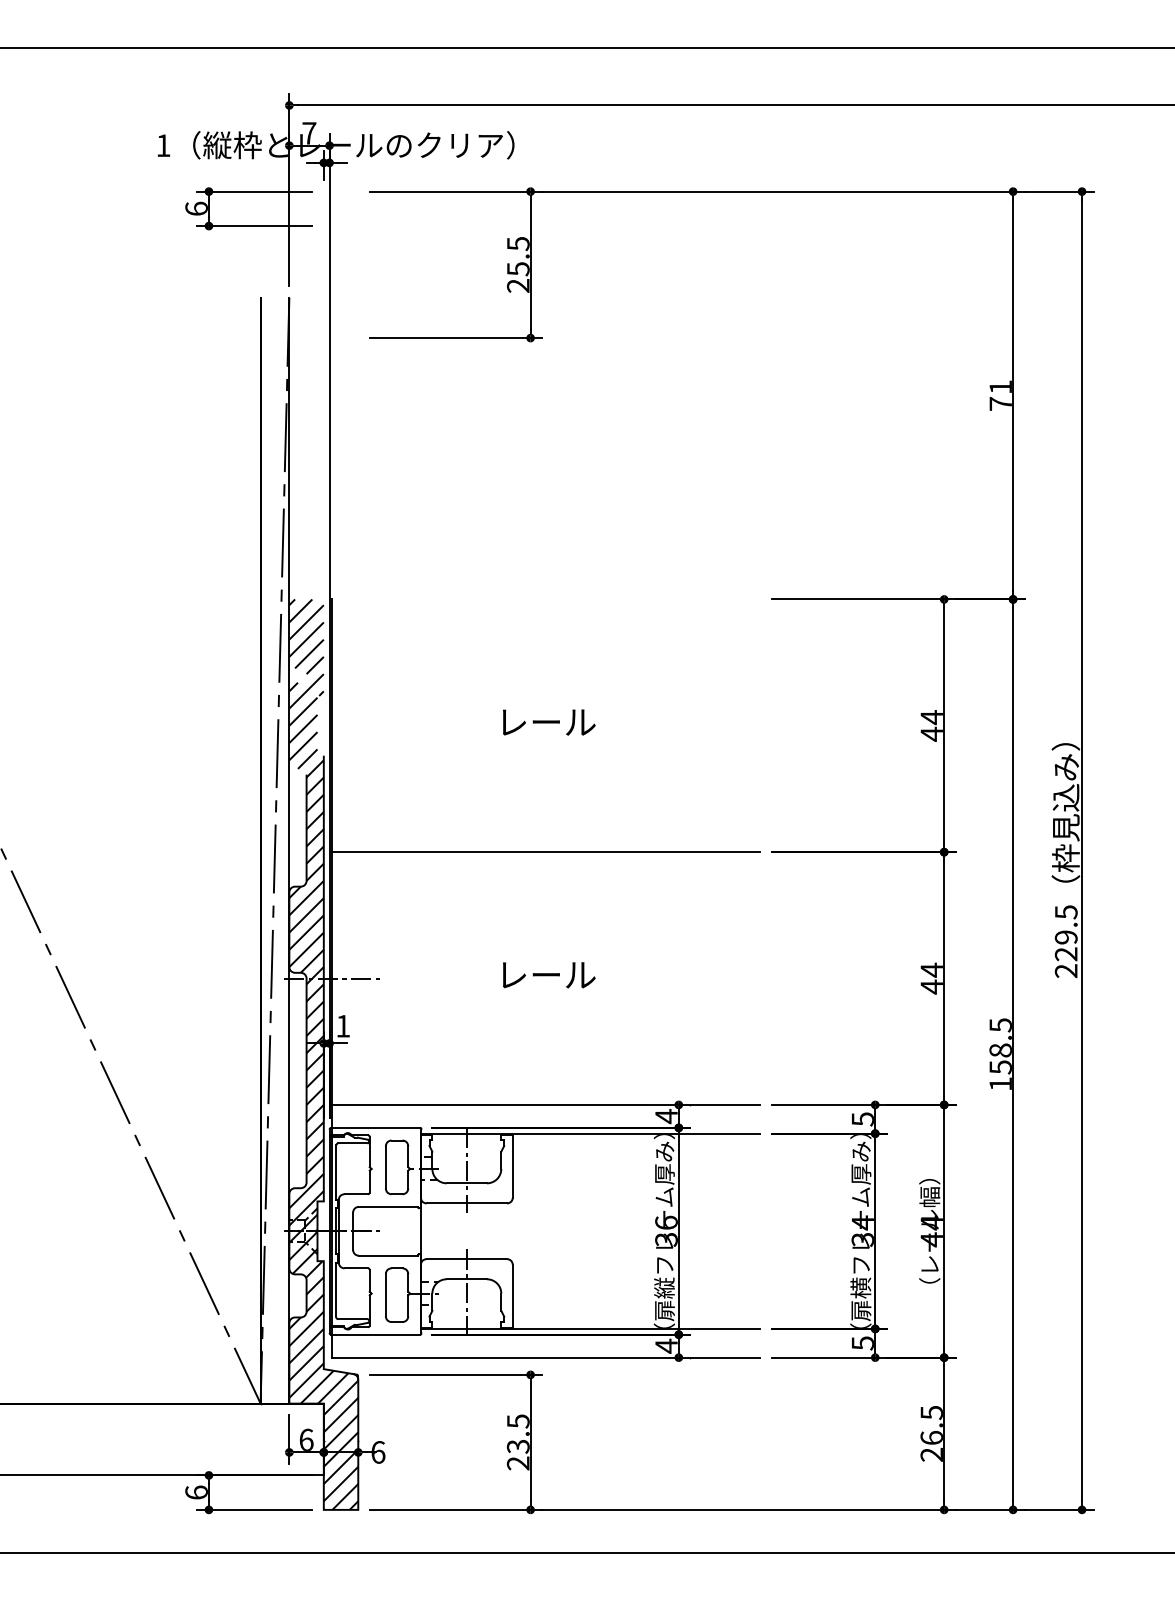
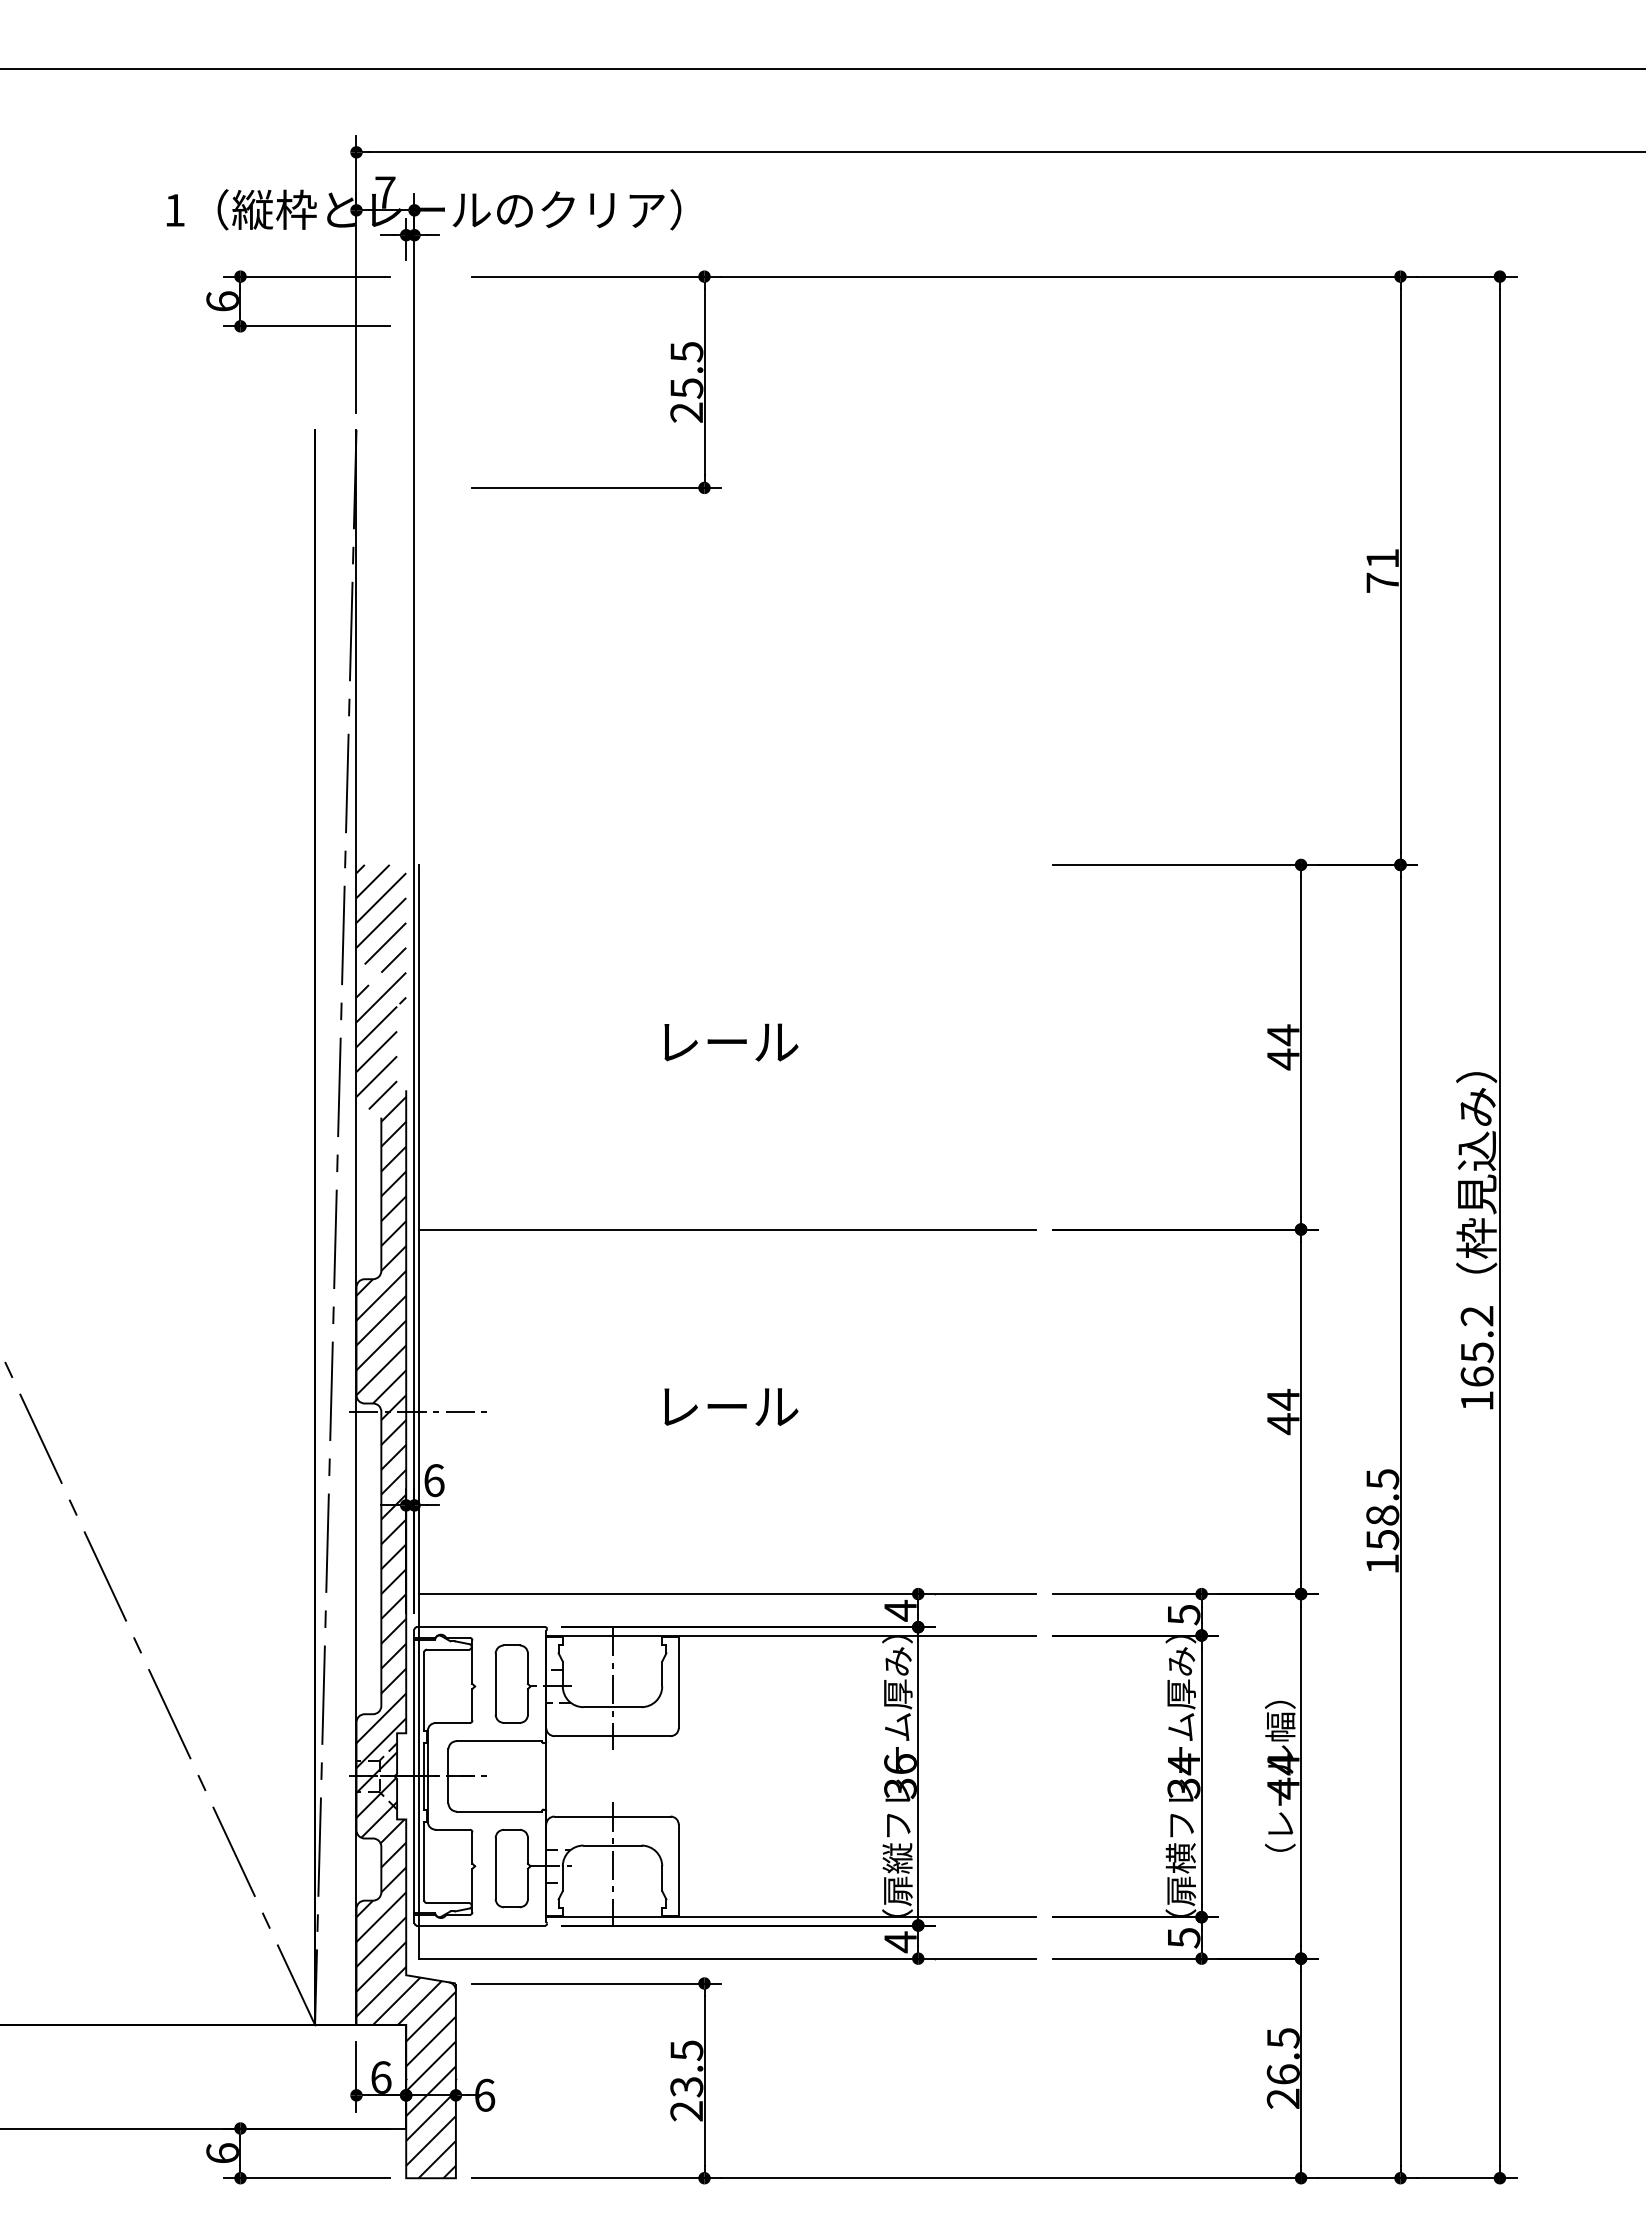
text: (1065, 941) -> (1476, 1358), 229.5 -> 165.2
text: (343, 1025) -> (434, 1479), 1 -> 6

